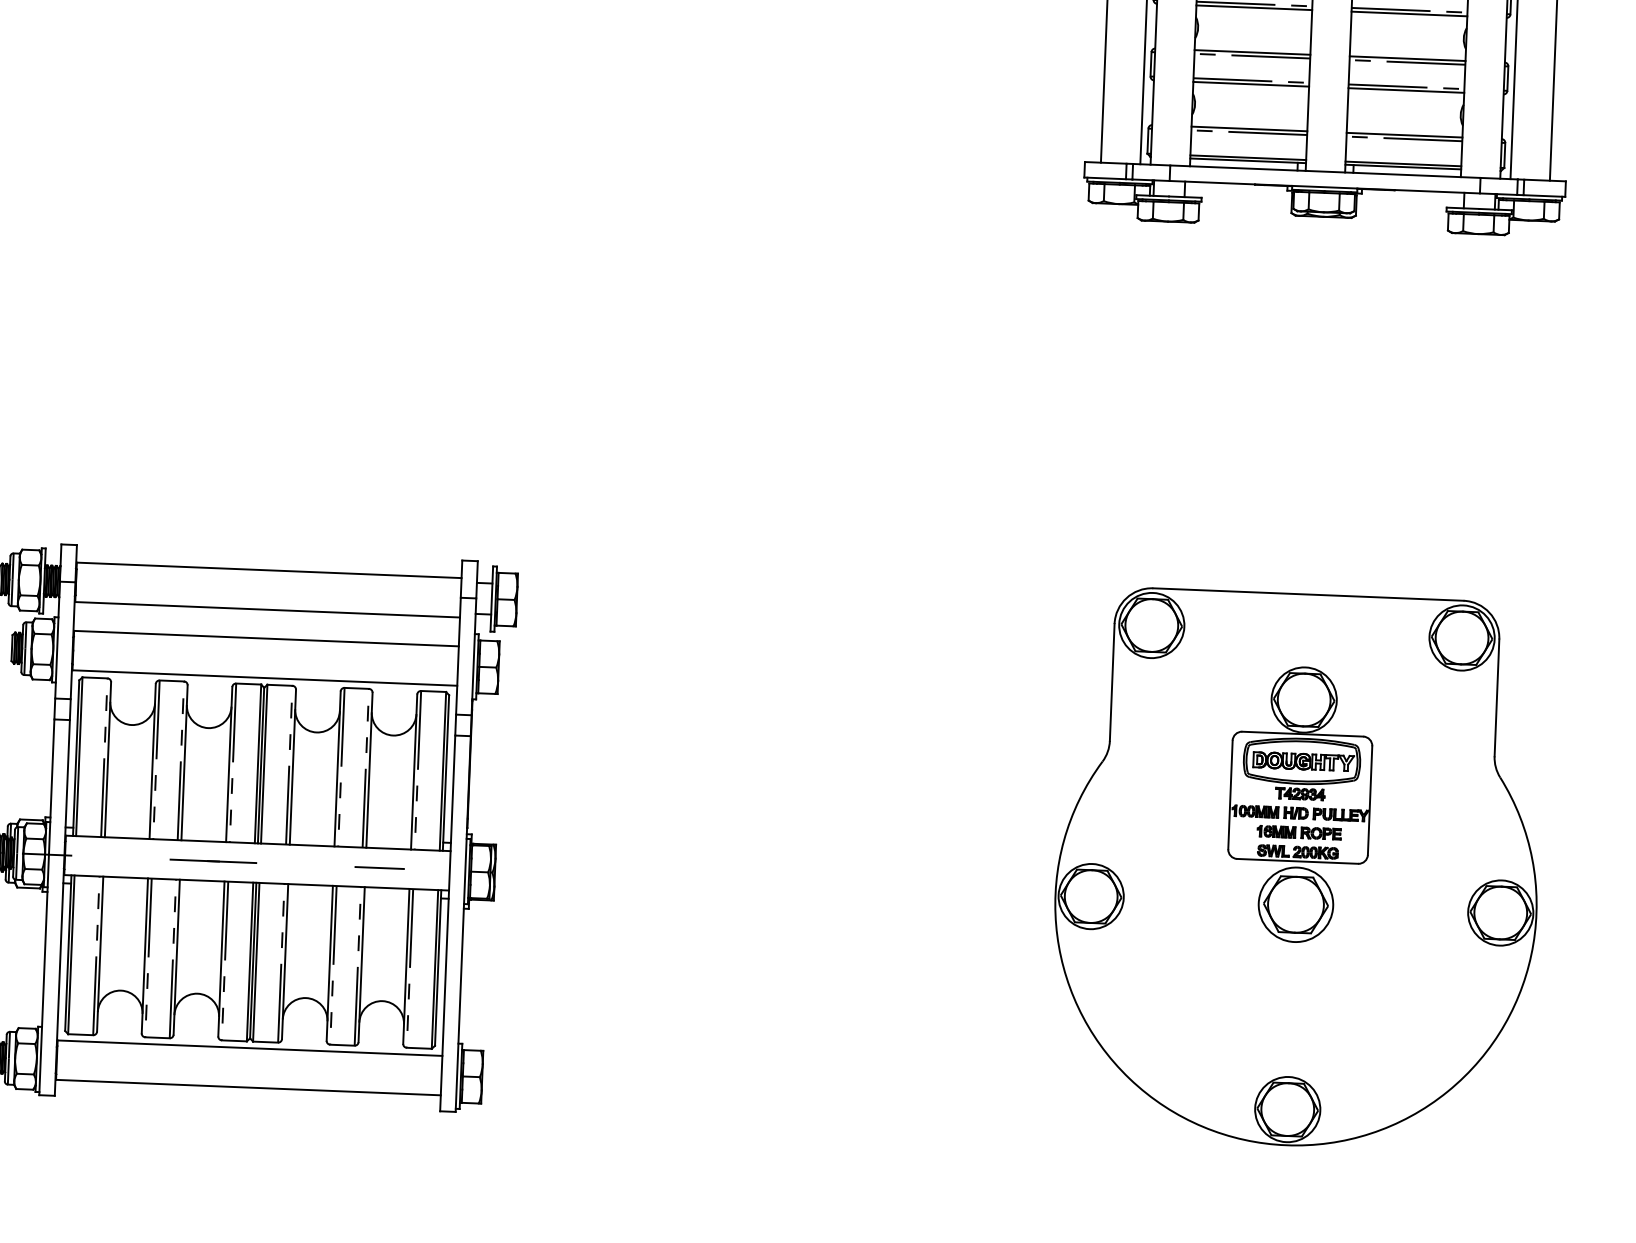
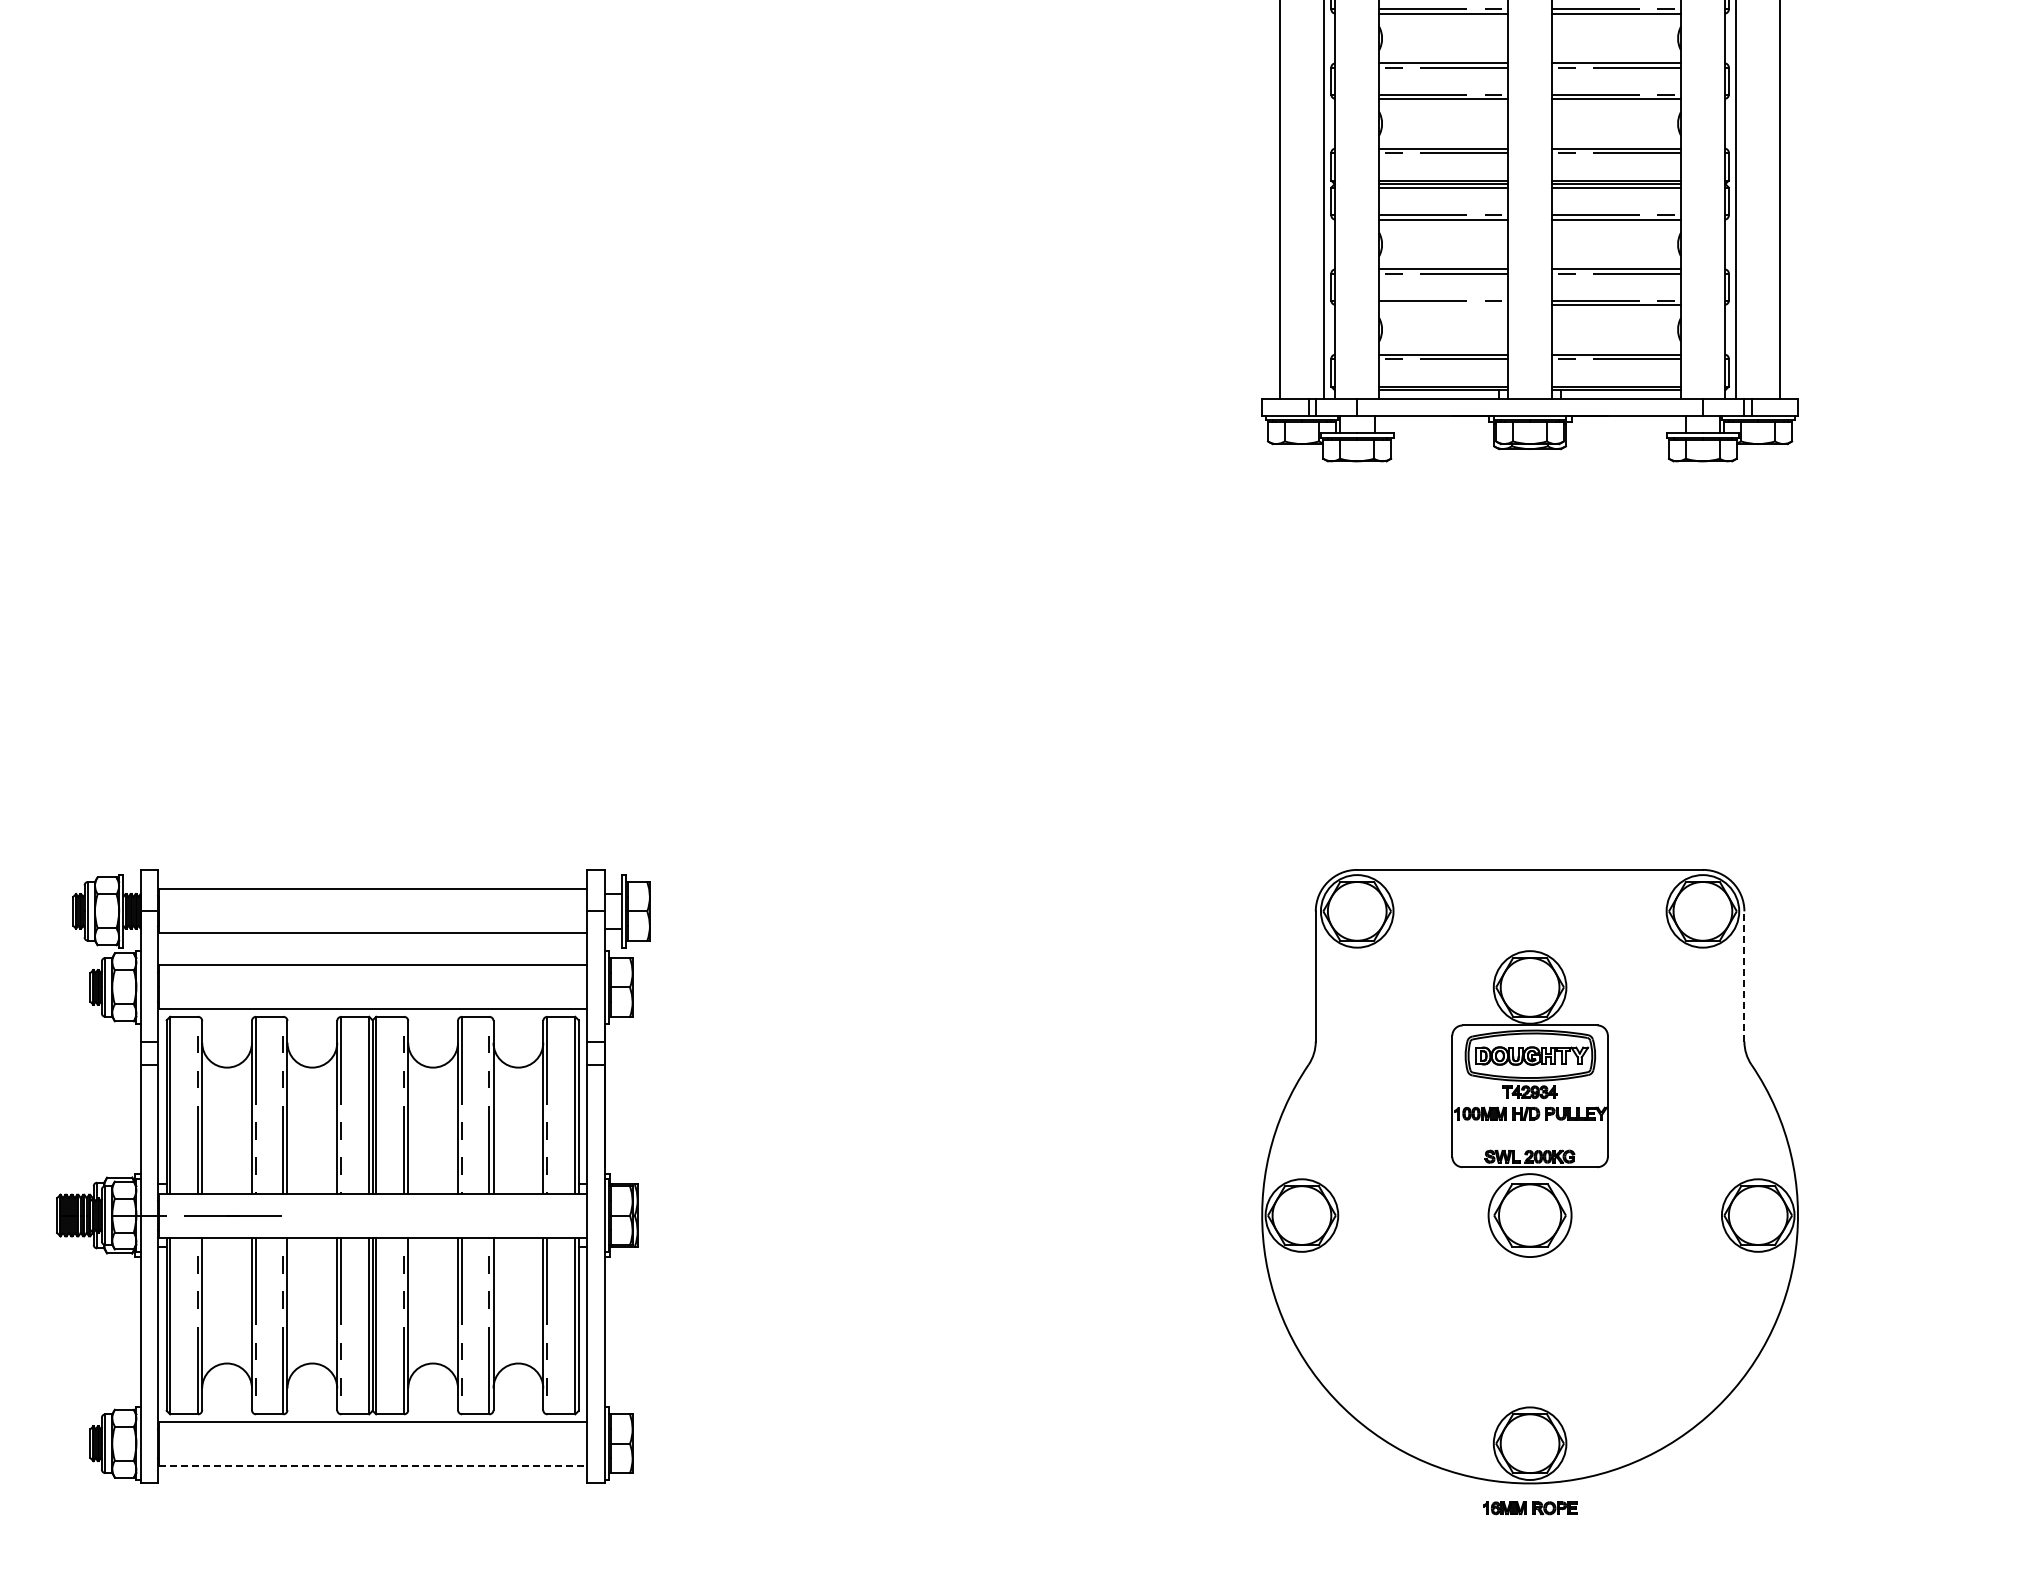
line: (1251, 83) -> (1443, 304), removed
line: (1497, 697) -> (1744, 975), solid -> dashed
part: (1299, 832) -> (1530, 1508), moved
line: (212, 861) -> (232, 1215), moved
line: (379, 867) -> (508, 1215), removed
line: (248, 1087) -> (373, 1465), solid -> dashed

